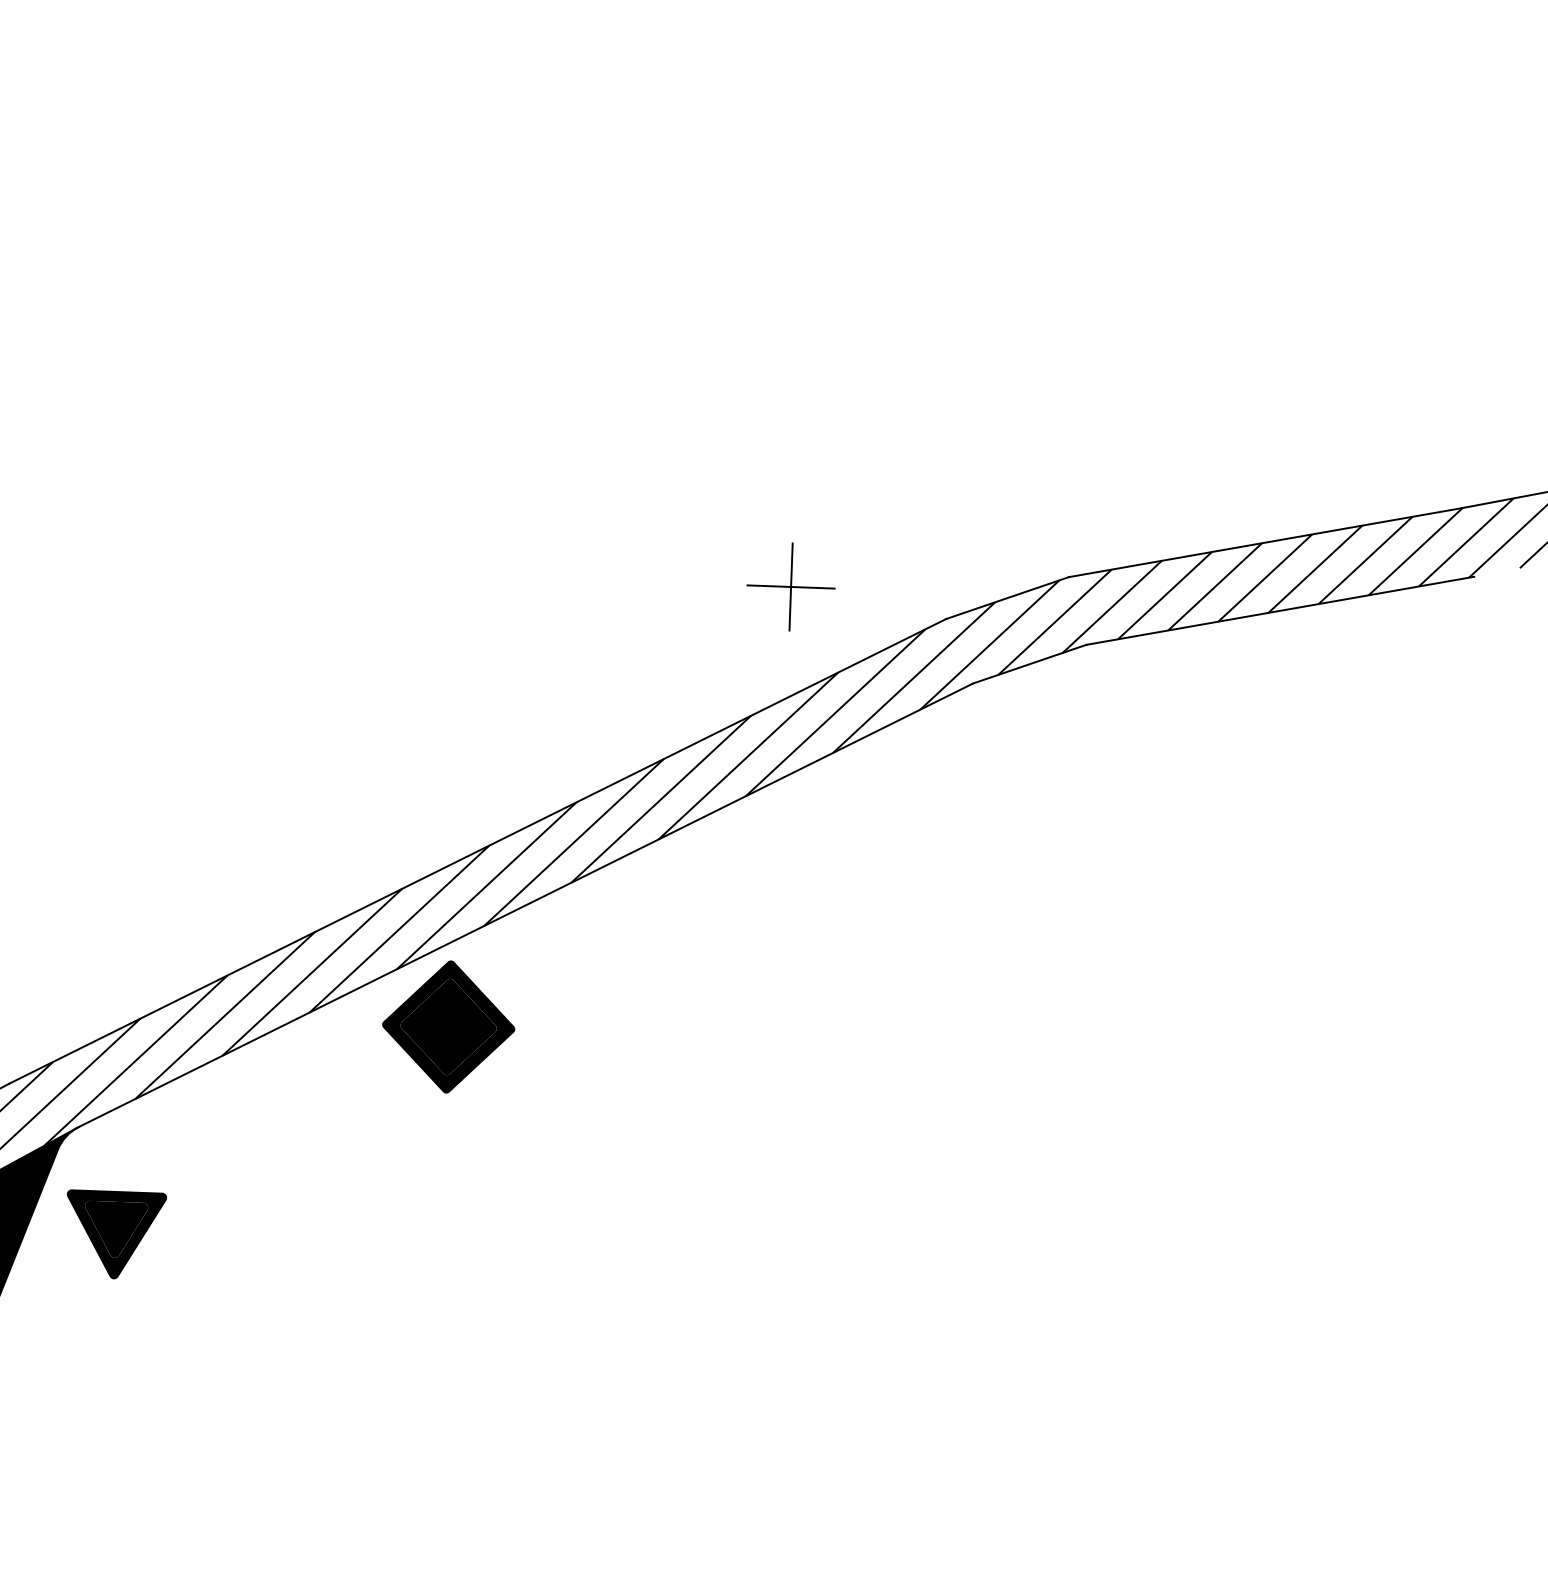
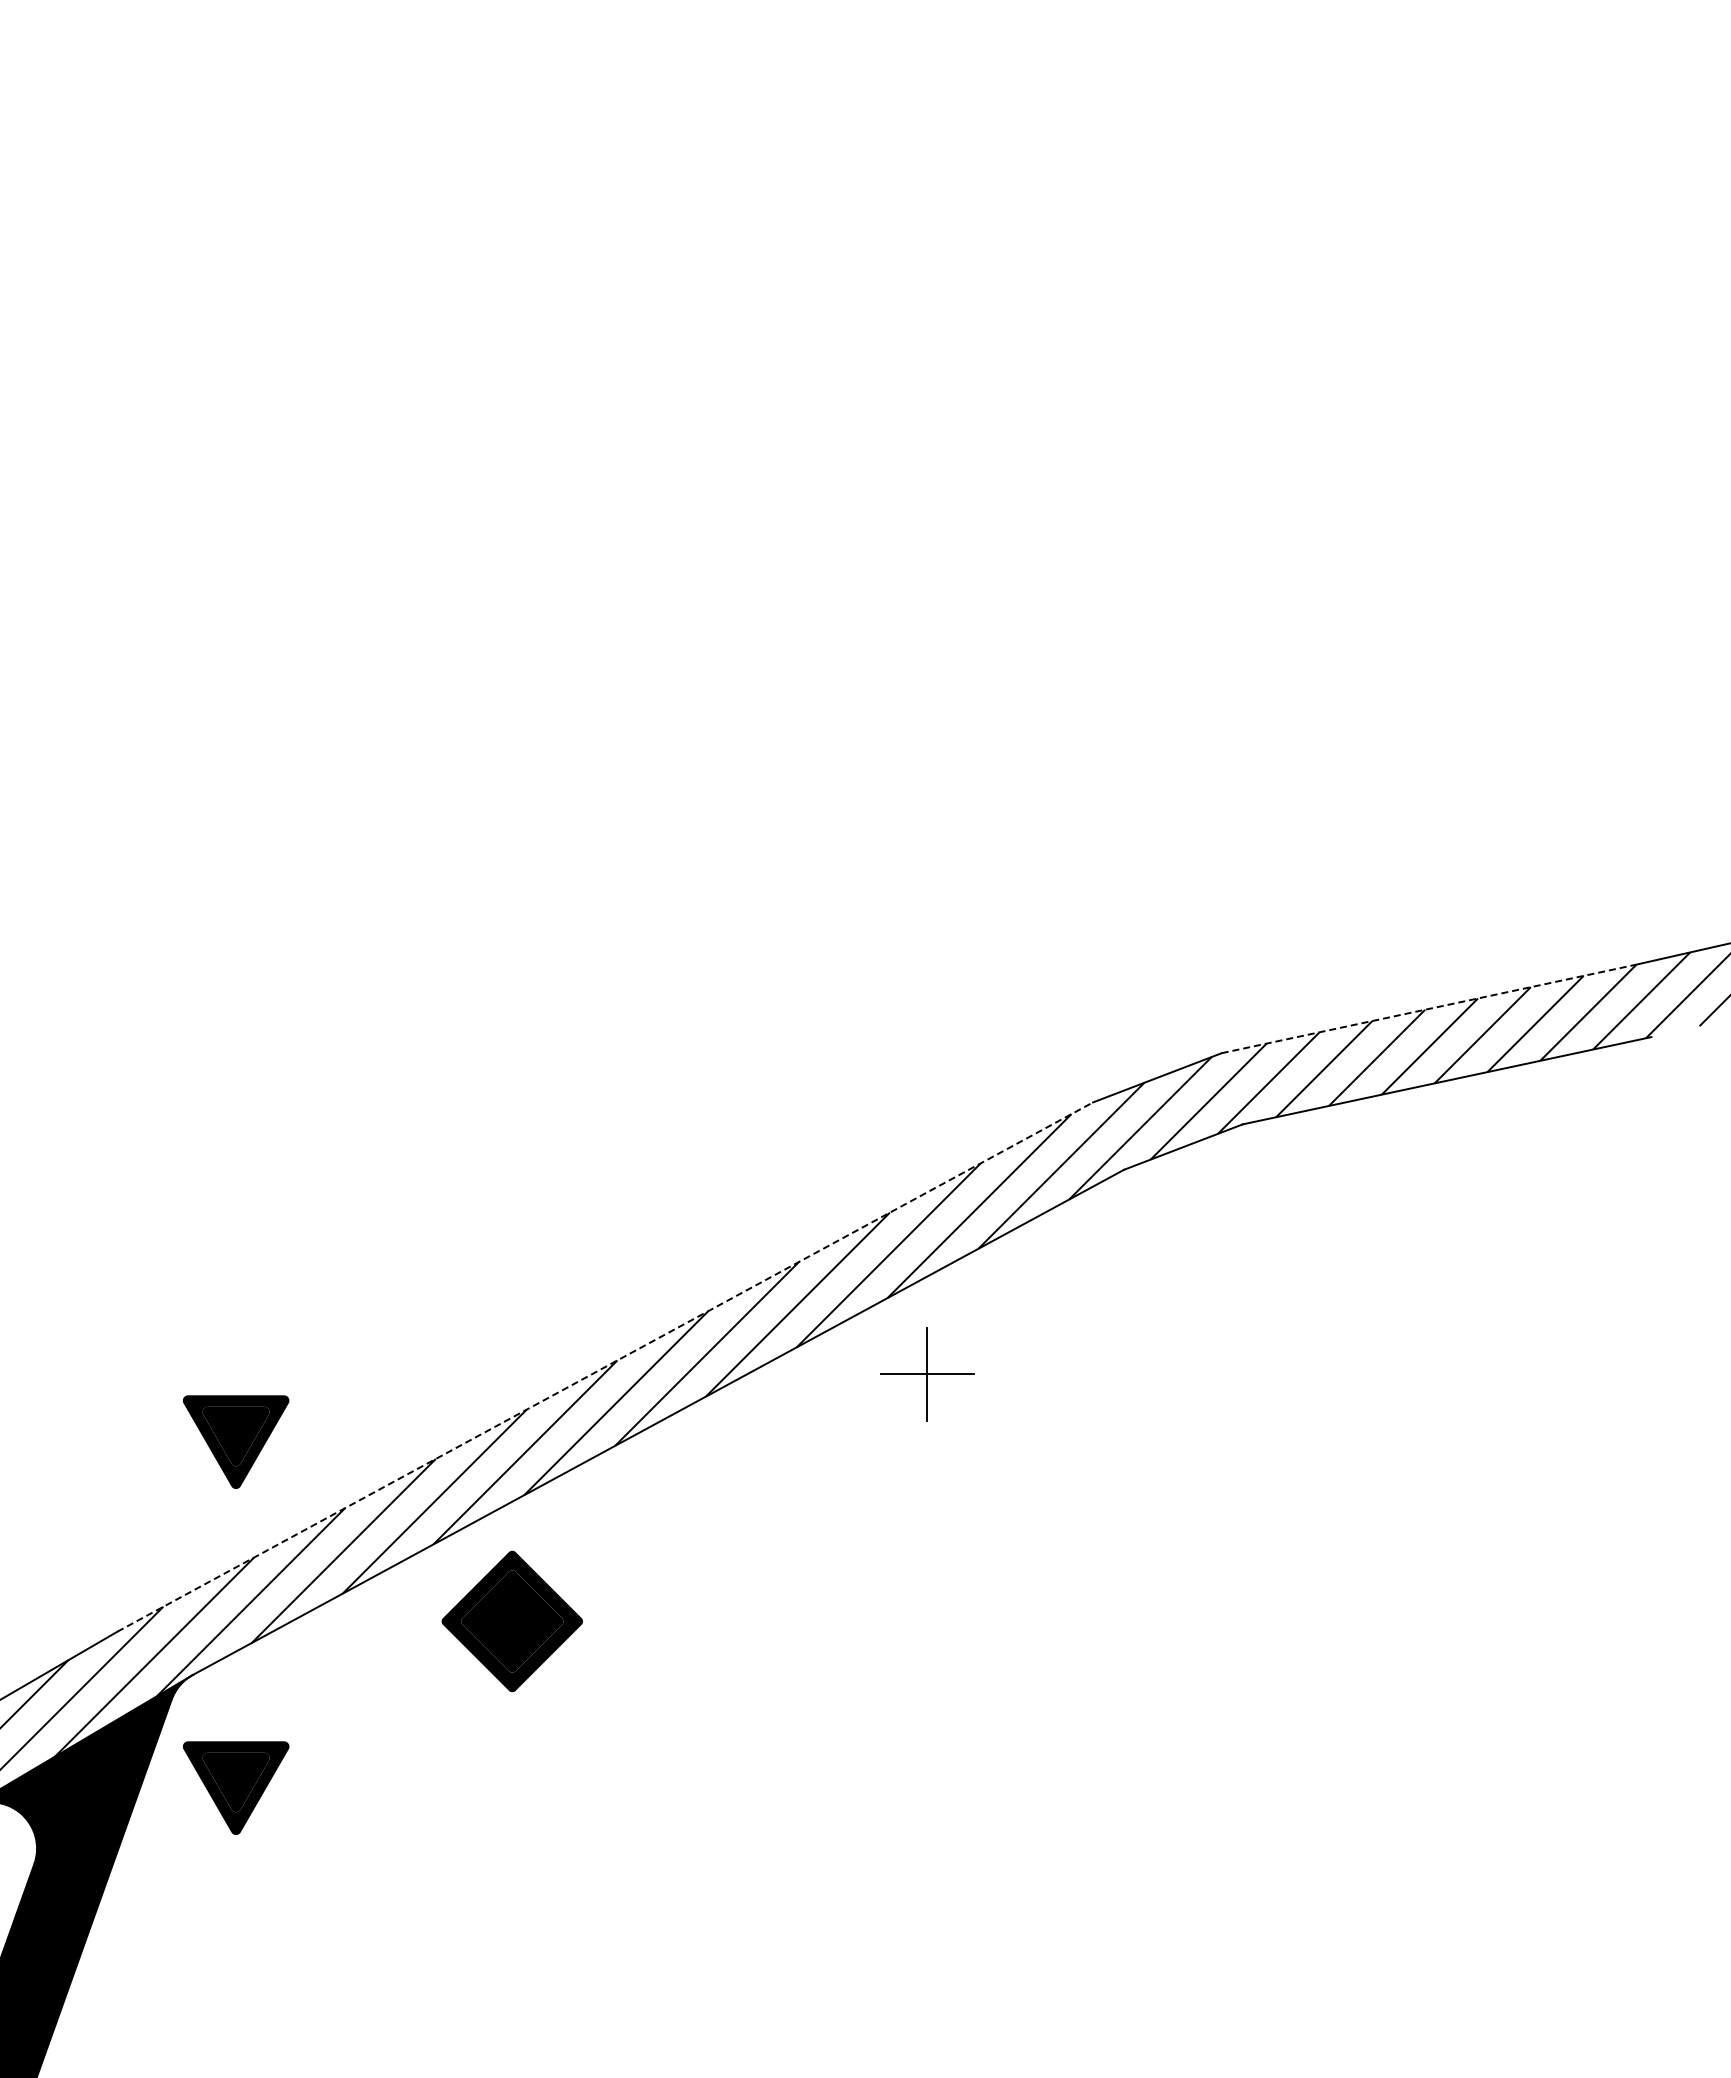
line: (1265, 543) -> (1428, 1009), solid -> dashed
part: (791, 587) -> (927, 1374), moved
line: (477, 850) -> (605, 1366), solid -> dashed
part: (127, 908) -> (236, 1441), added
part: (447, 1027) -> (511, 1621), moved

